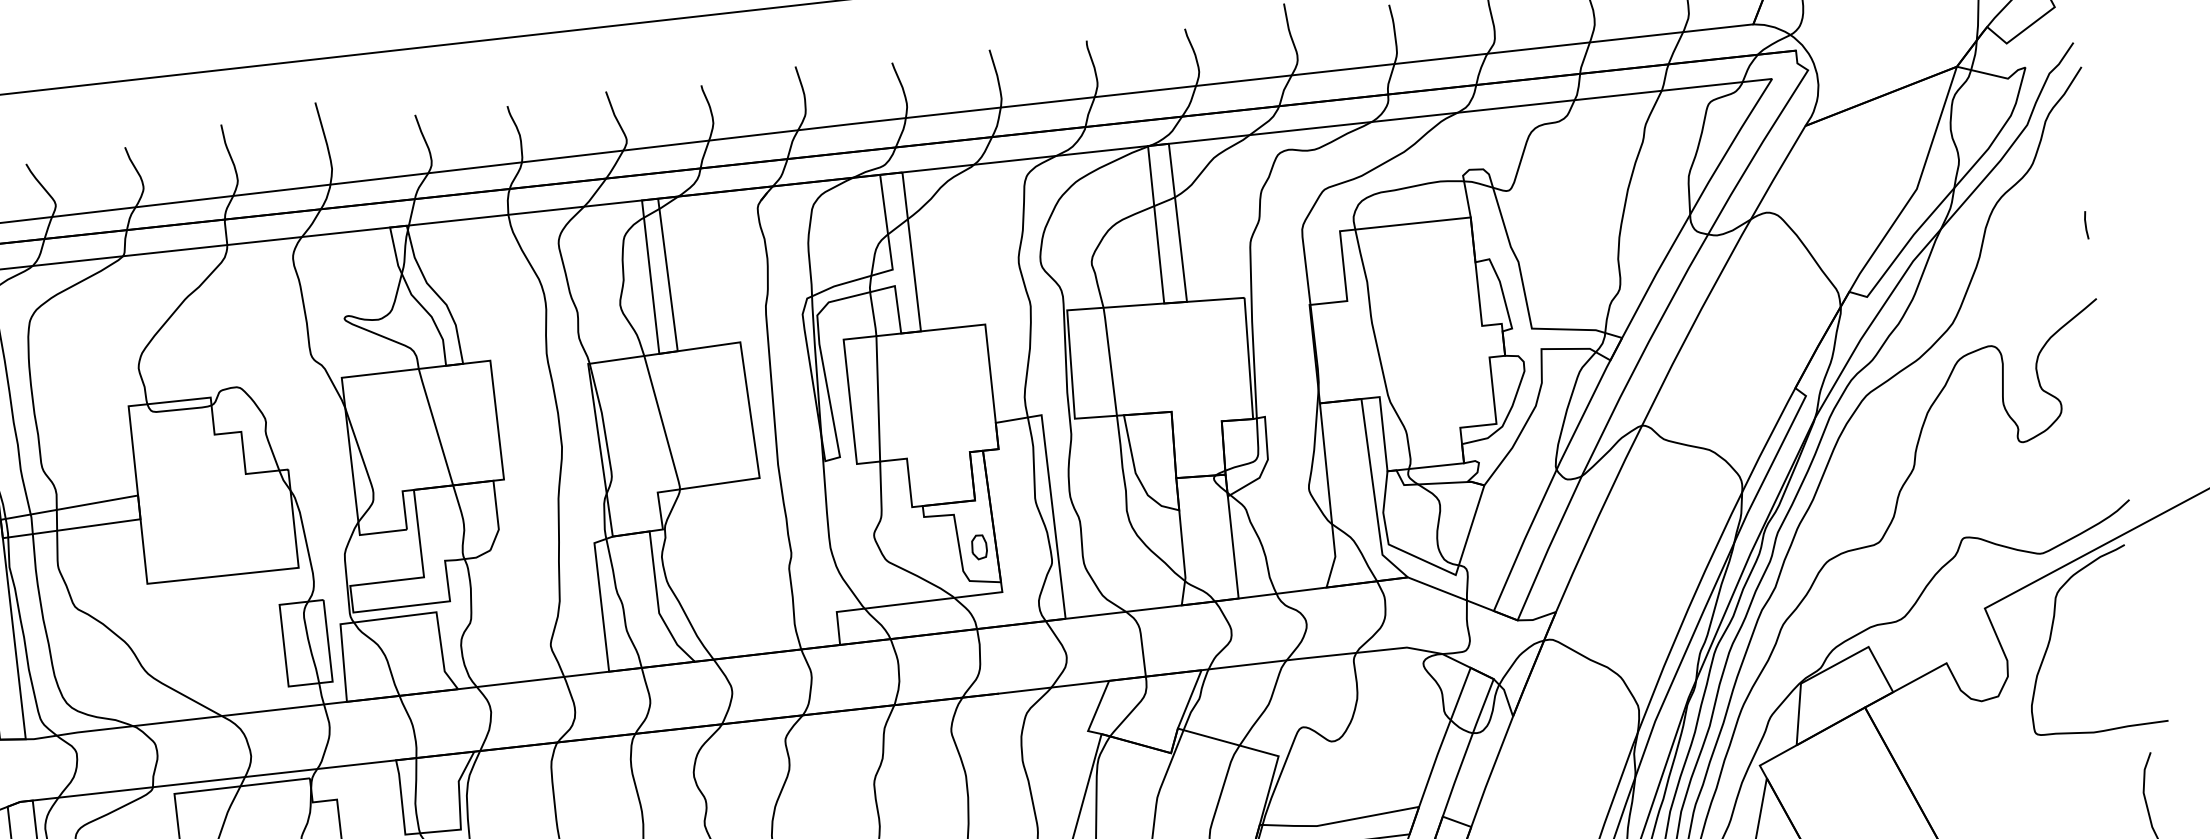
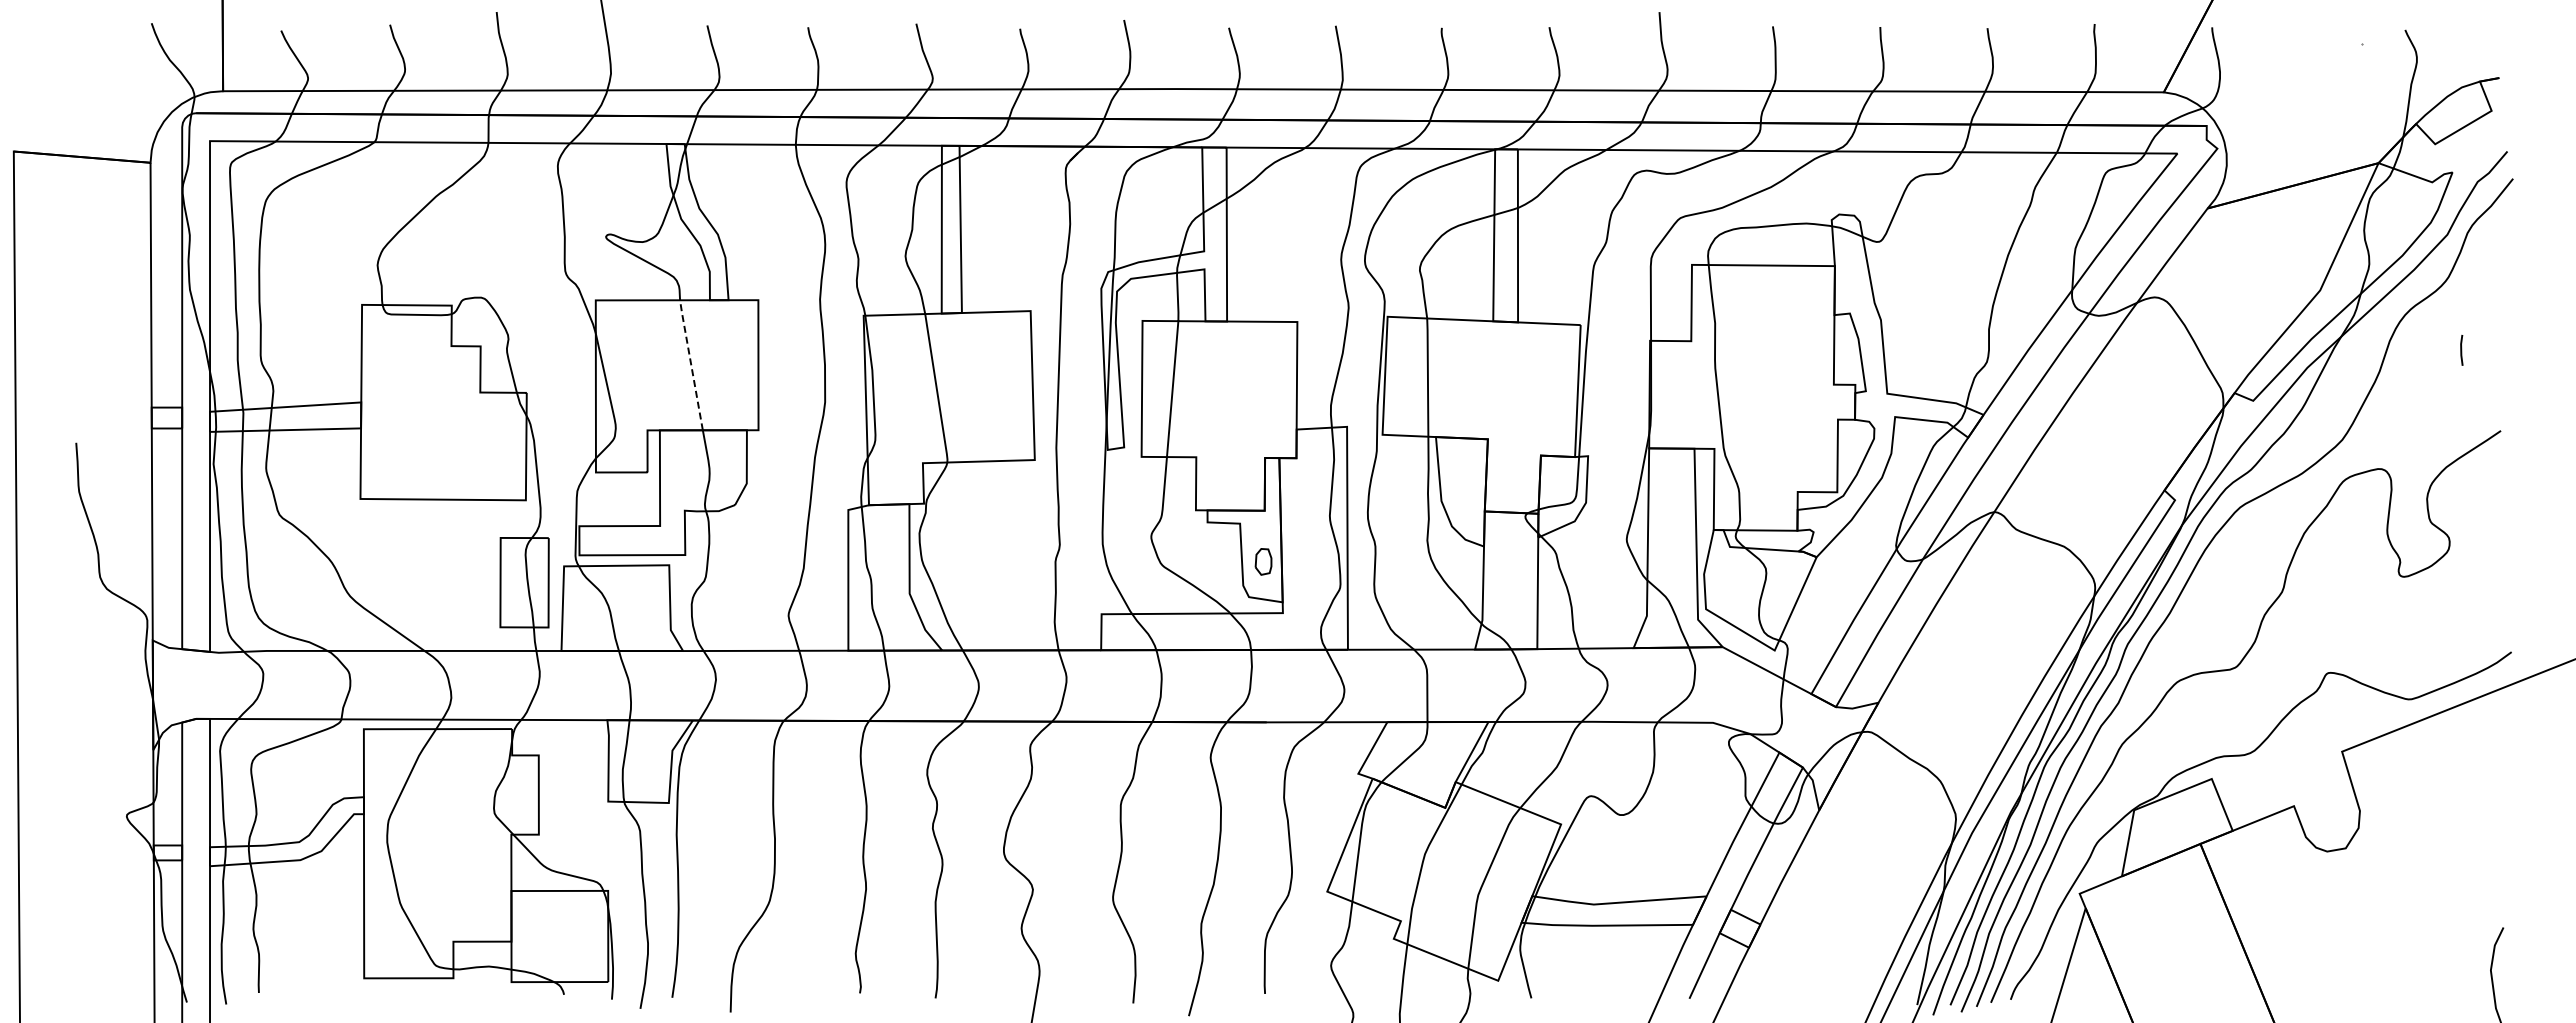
line: (2086, 225) -> (2461, 350), moved
line: (435, 426) -> (691, 364), solid -> dashed
curve: (2052, 631) -> (2412, 784), removed

